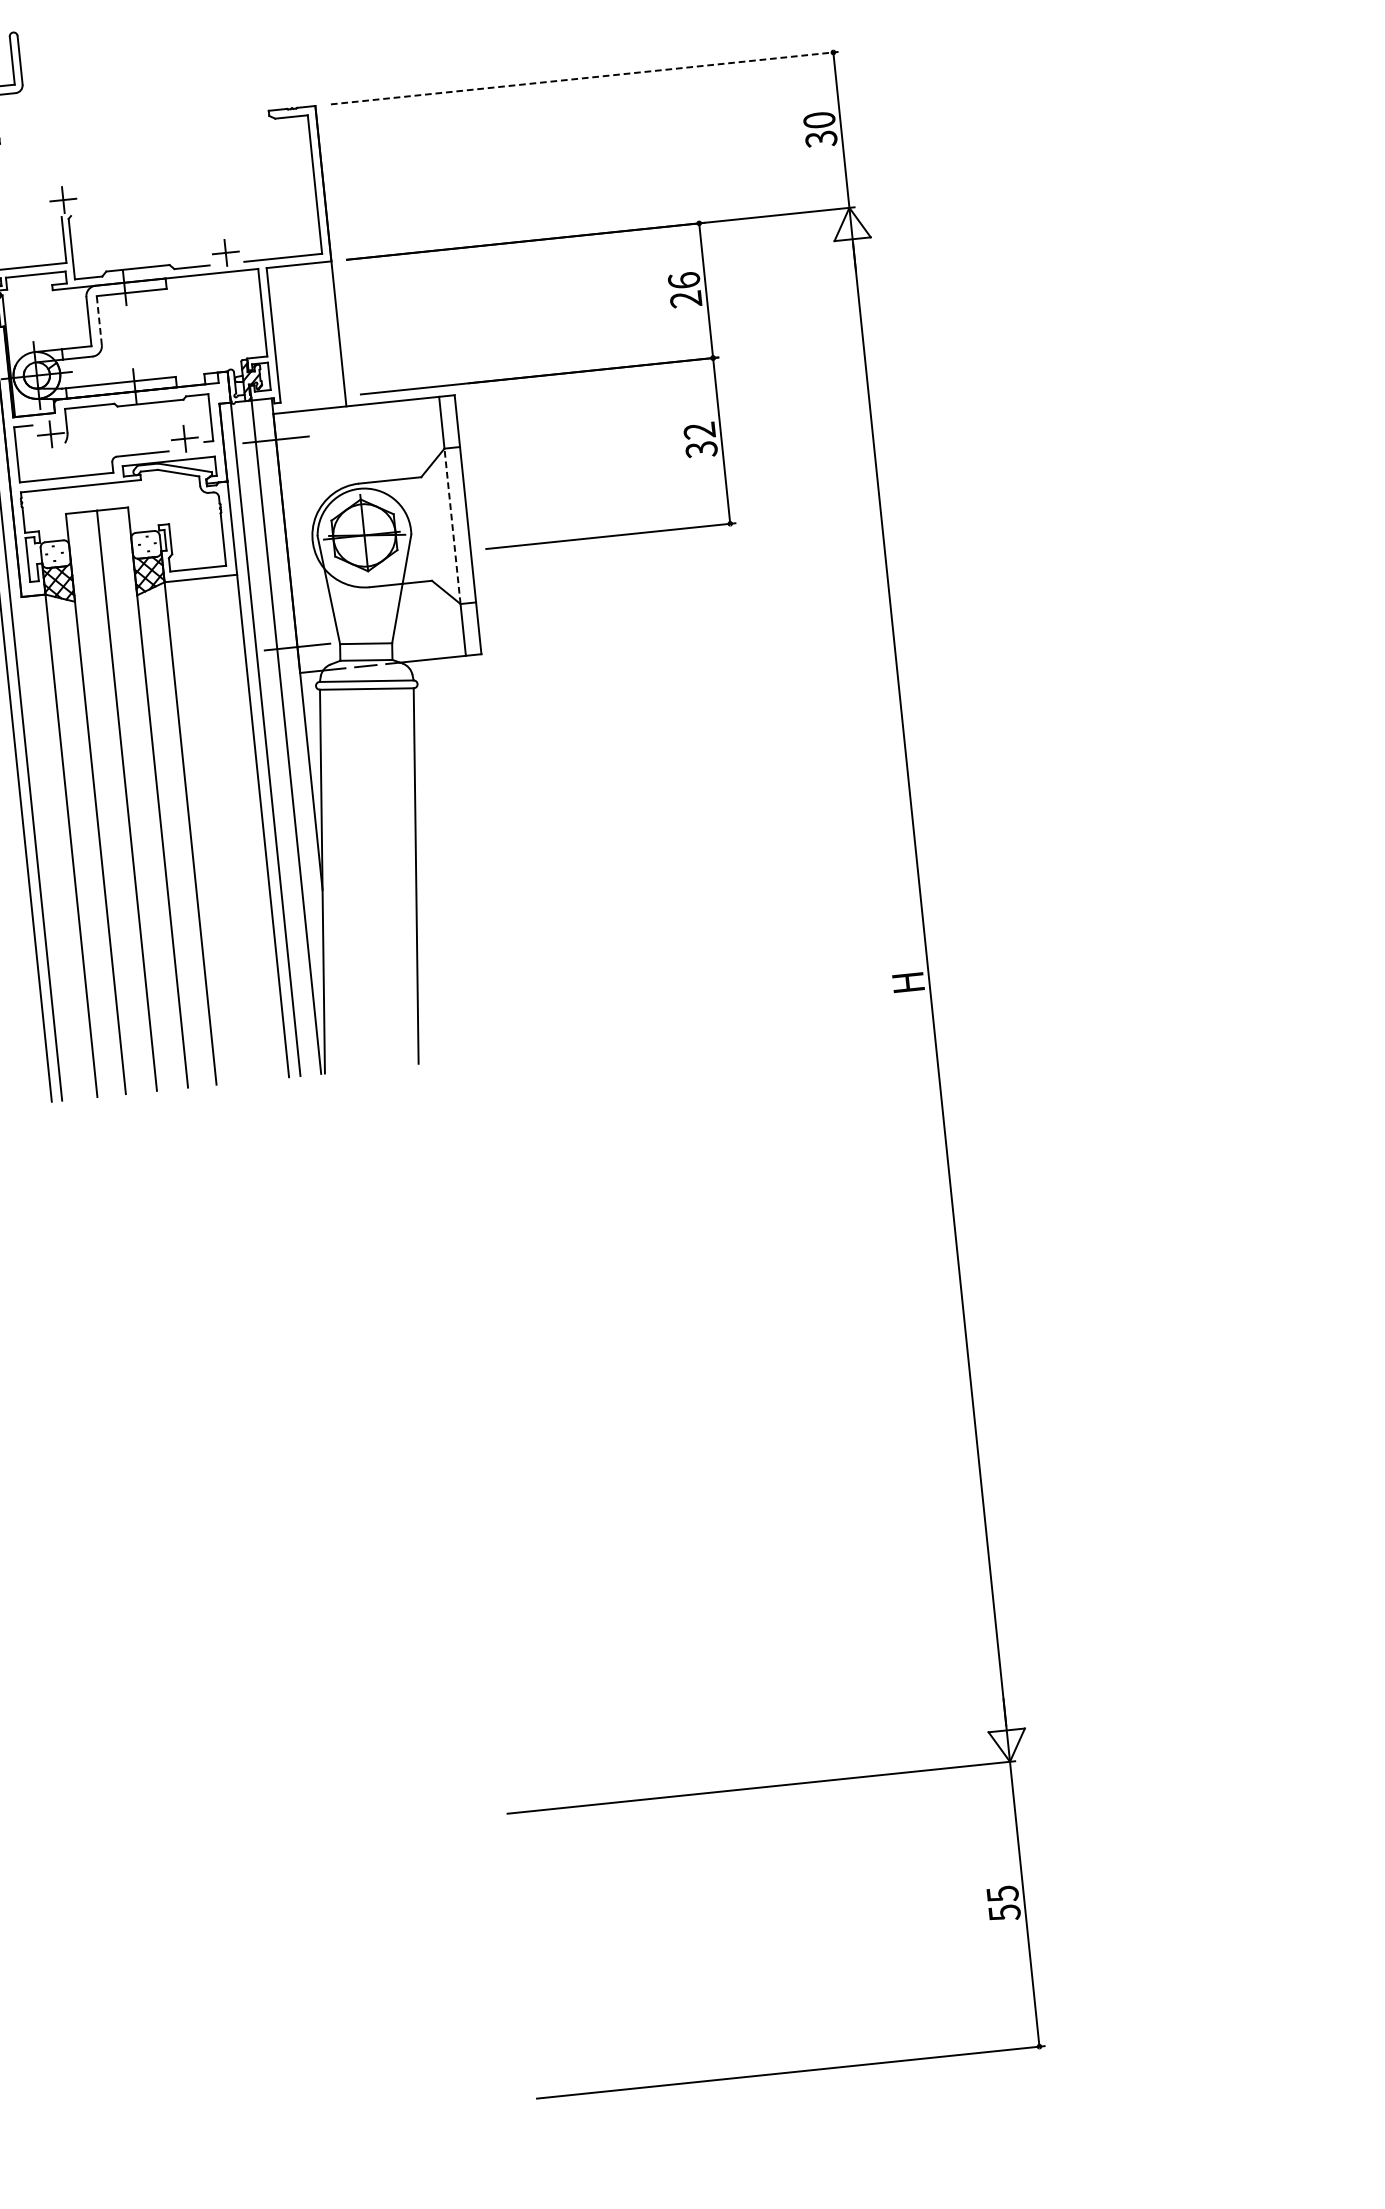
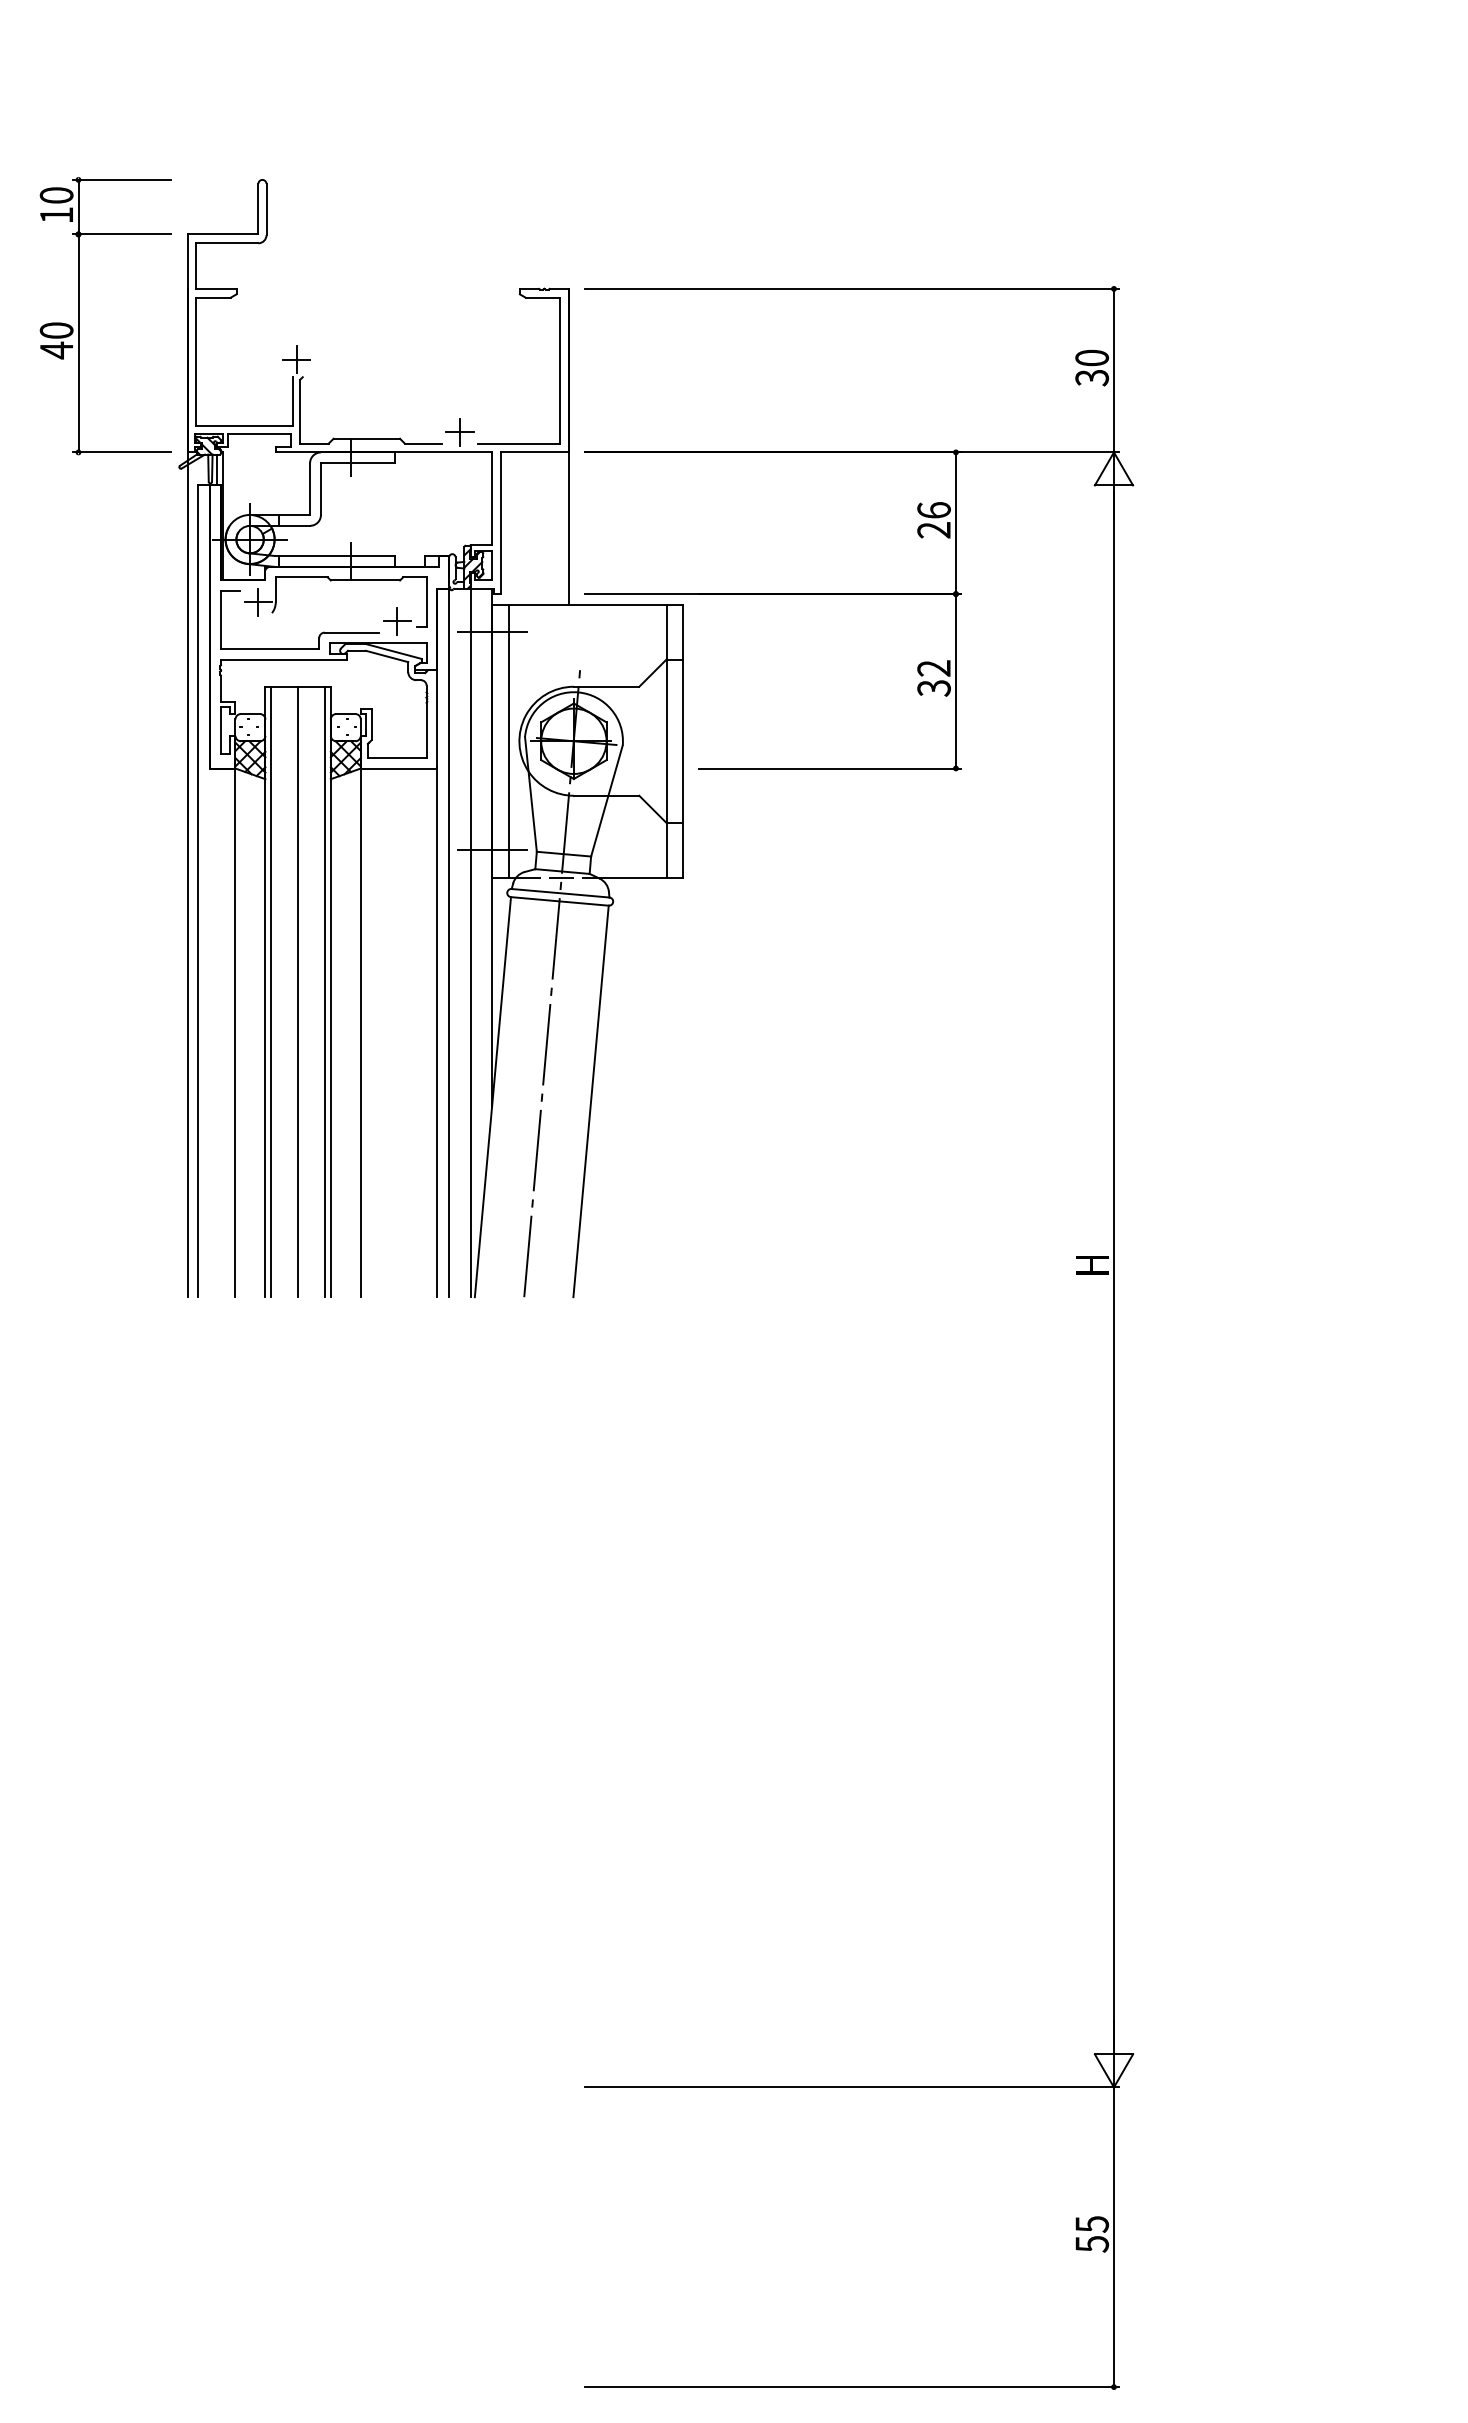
line: (584, 77) -> (852, 288), dashed -> solid
line: (98, 321) -> (320, 489), dashed -> solid
line: (452, 526) -> (666, 741), dashed -> solid
line: (302, 542) -> (508, 741), added
line: (367, 765) -> (552, 981), added
line: (152, 797) -> (325, 991), added
line: (100, 803) -> (270, 991), added

